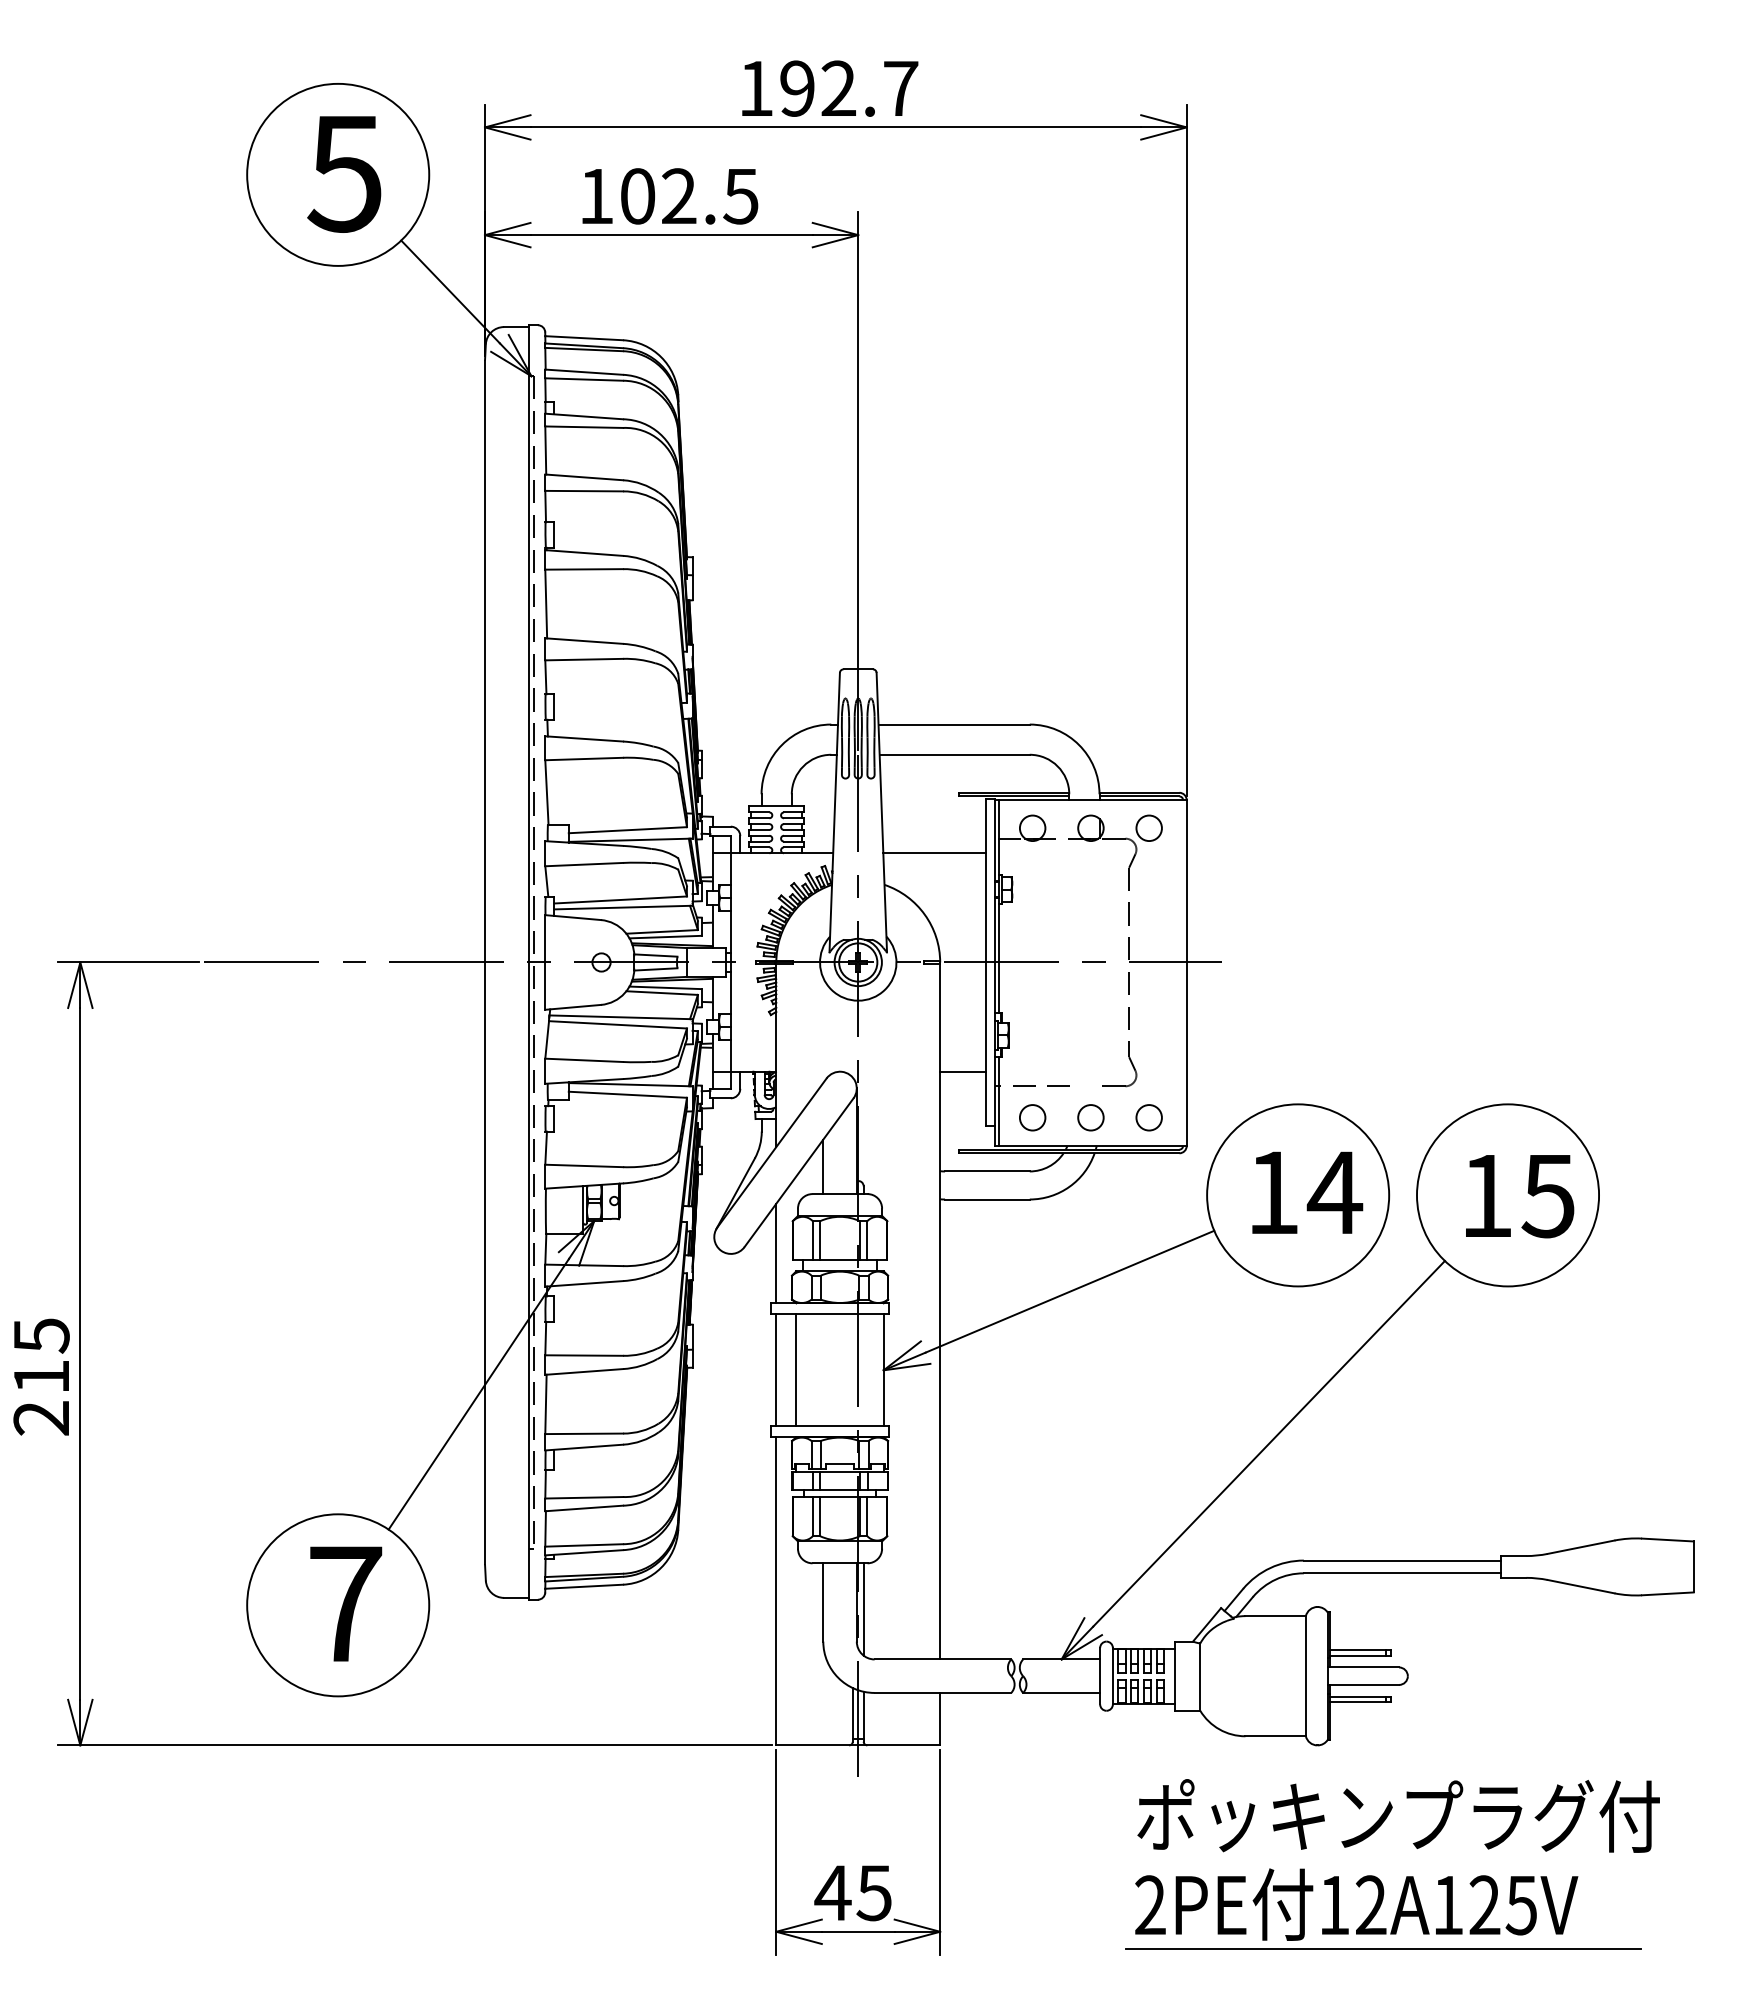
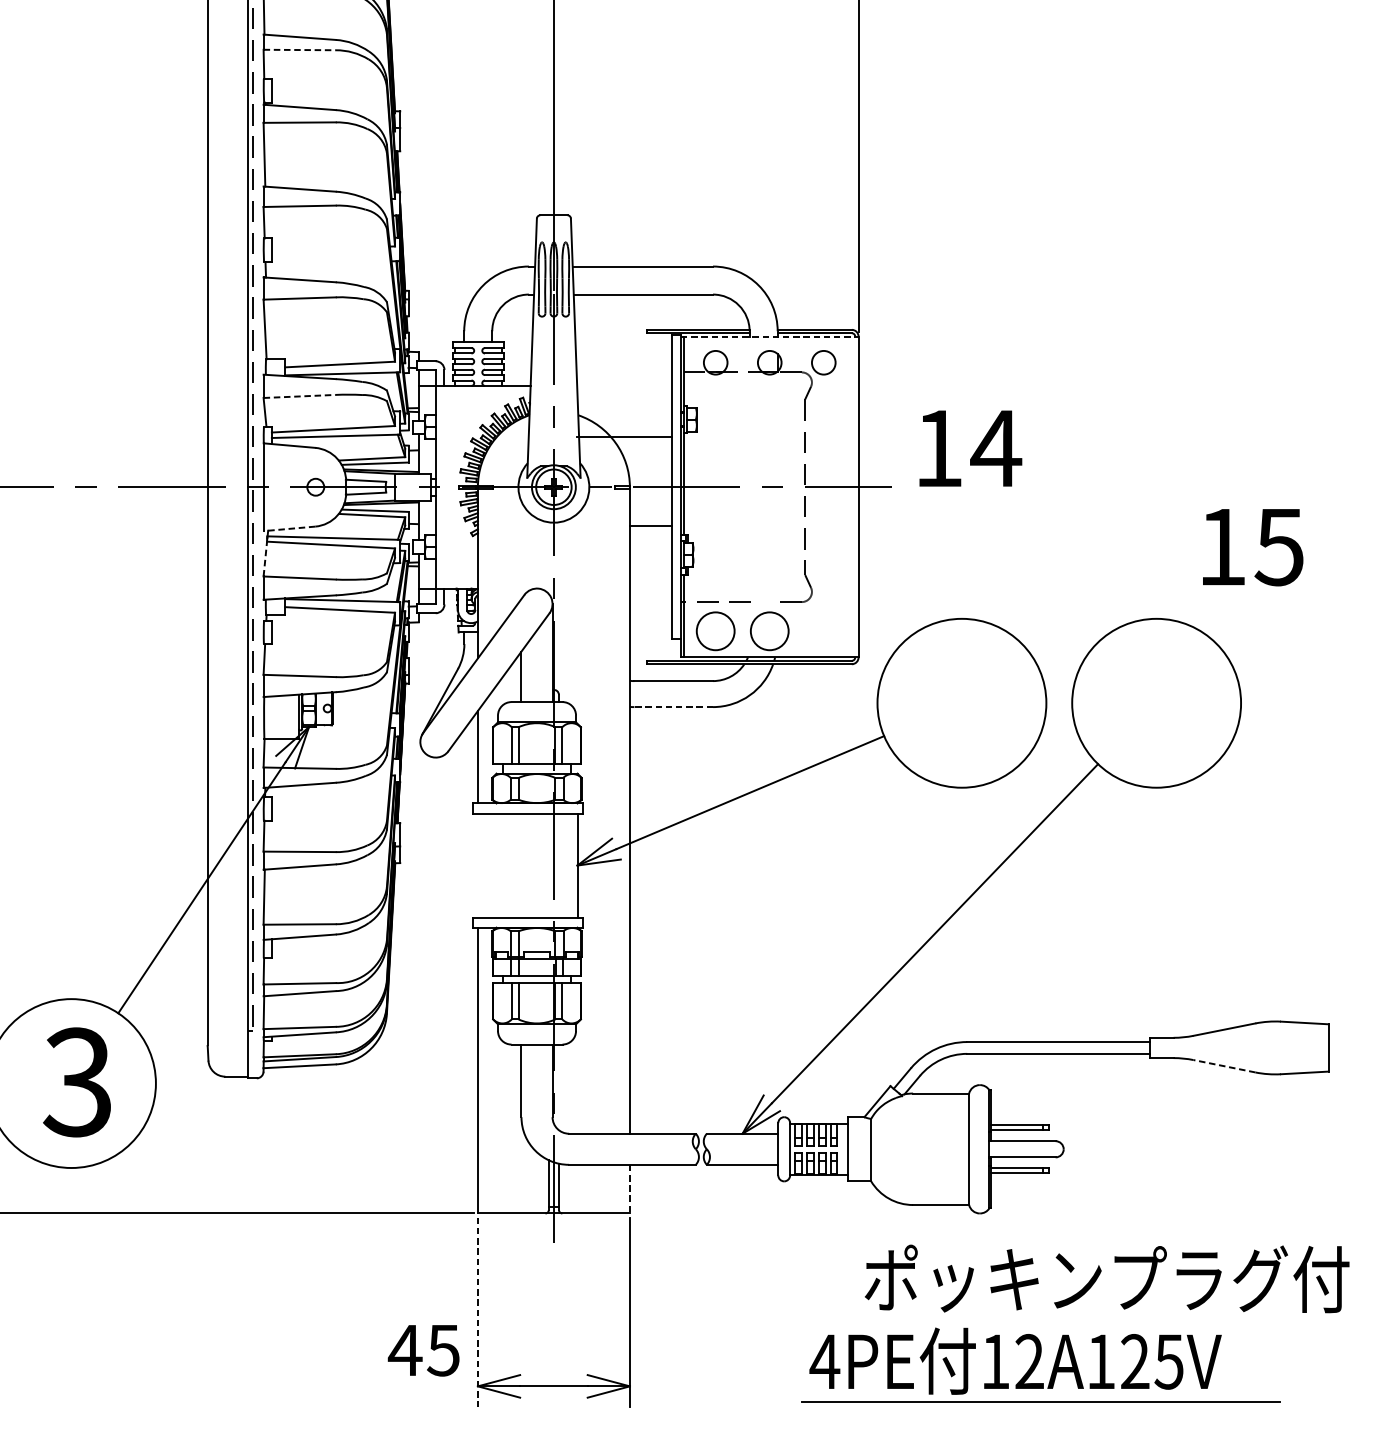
line: (584, 491) -> (299, 50), solid -> dashed
line: (1090, 800) -> (769, 336), solid -> dashed
line: (934, 853) -> (624, 437), moved
line: (584, 864) -> (299, 396), solid -> dashed
line: (573, 1007) -> (289, 529), solid -> dashed
line: (547, 1039) -> (265, 558), solid -> dashed
line: (962, 1071) -> (650, 525), moved
circle: (1032, 1117) -> (715, 631), size x1.6
circle: (1090, 1117) -> (769, 631), size x1.6
circle: (1148, 1117) -> (823, 631), removed
text: (1307, 1192) -> (970, 448), moved
text: (1520, 1196) -> (1253, 547), moved
line: (986, 1199) -> (672, 707), solid -> dashed
line: (776, 1370) -> (478, 865), removed
line: (796, 1370) -> (496, 865), removed
line: (1580, 1586) -> (1223, 1066), solid -> dashed
text: (344, 1603) -> (77, 1081), 7 -> 3
line: (863, 1609) -> (558, 1087), removed
line: (940, 1719) -> (630, 1189), solid -> dashed
text: (1398, 1815) -> (1106, 1278), moved
line: (776, 1852) -> (478, 1312), solid -> dashed
text: (852, 1893) -> (423, 1350), moved
text: (1149, 1904) -> (824, 1361), 2PE -> 4PE

